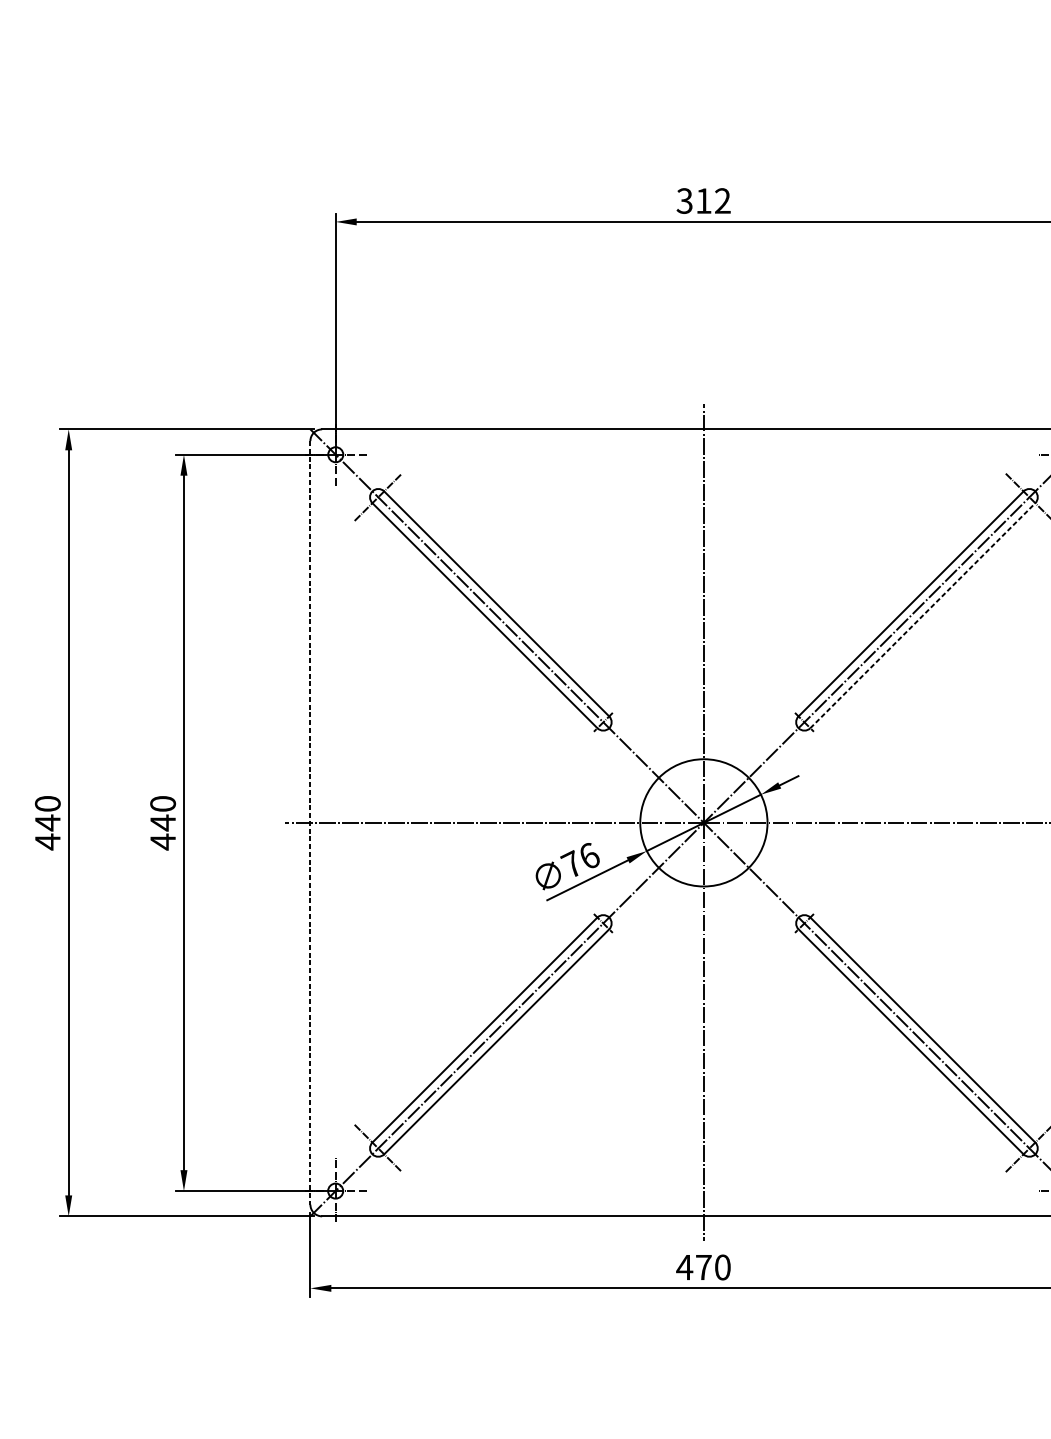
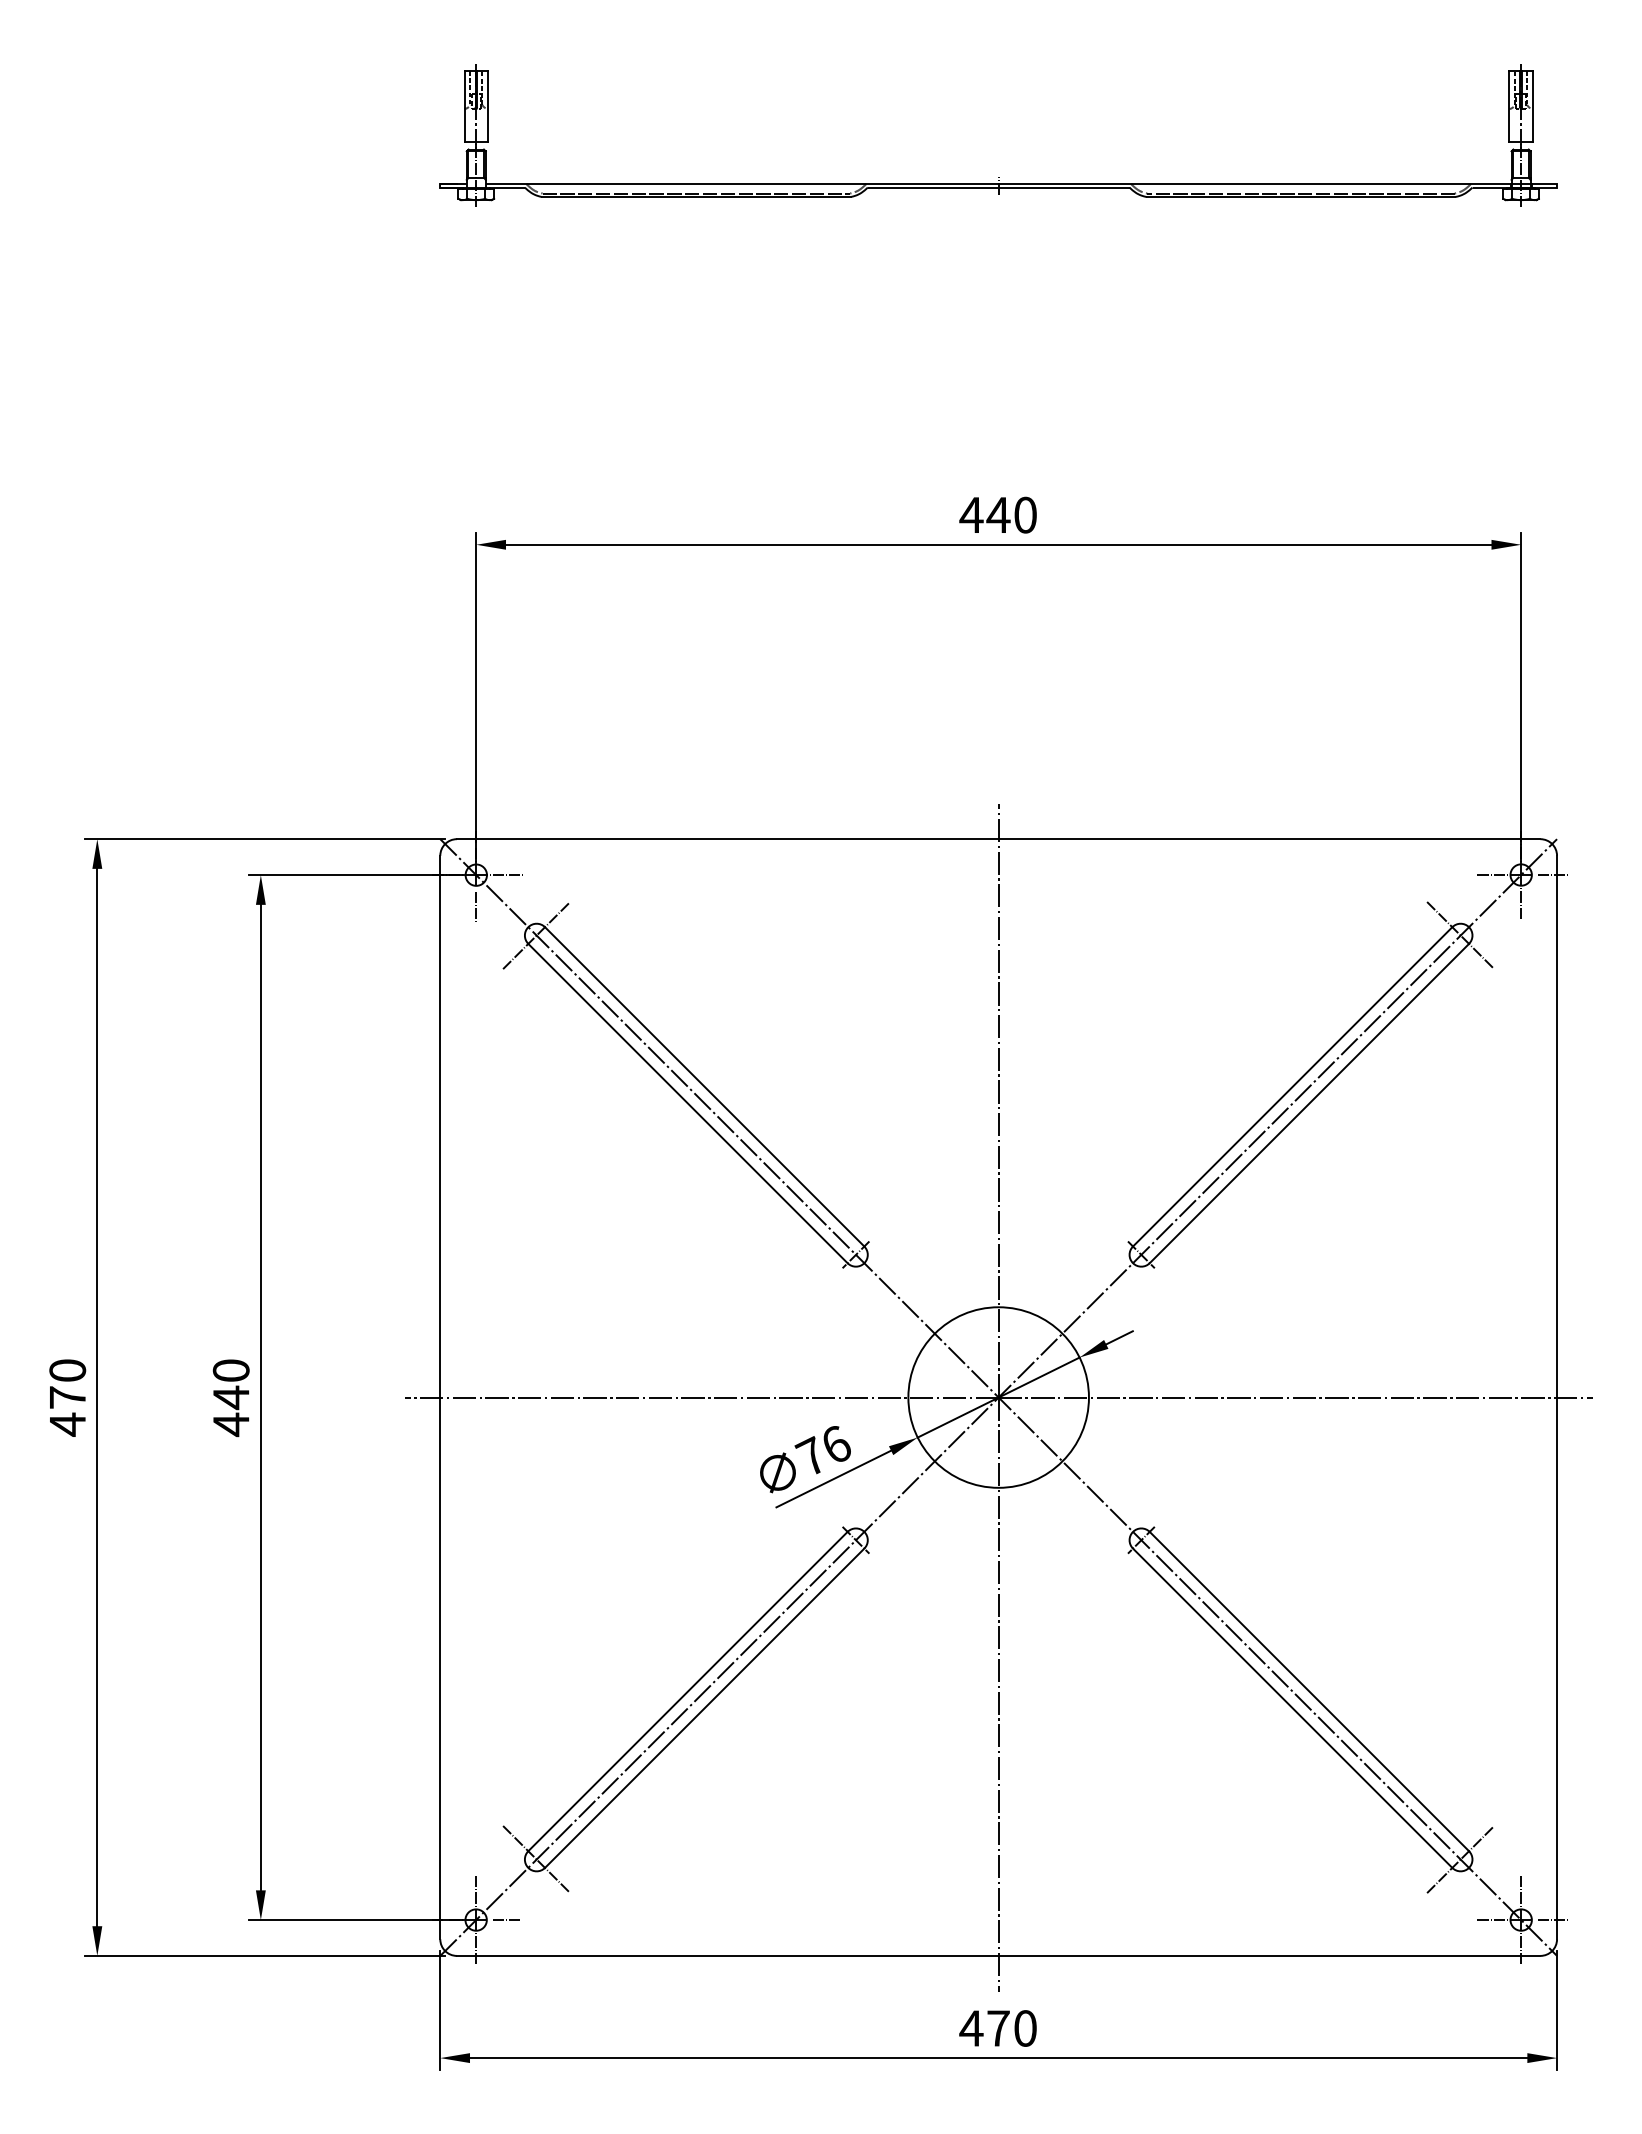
text: (703, 200) -> (997, 514), 312 -> 440
line: (922, 615) -> (1309, 1103), dashed -> solid
text: (47, 822) -> (67, 1397), 440 -> 470
line: (310, 822) -> (440, 1397), dashed -> solid

